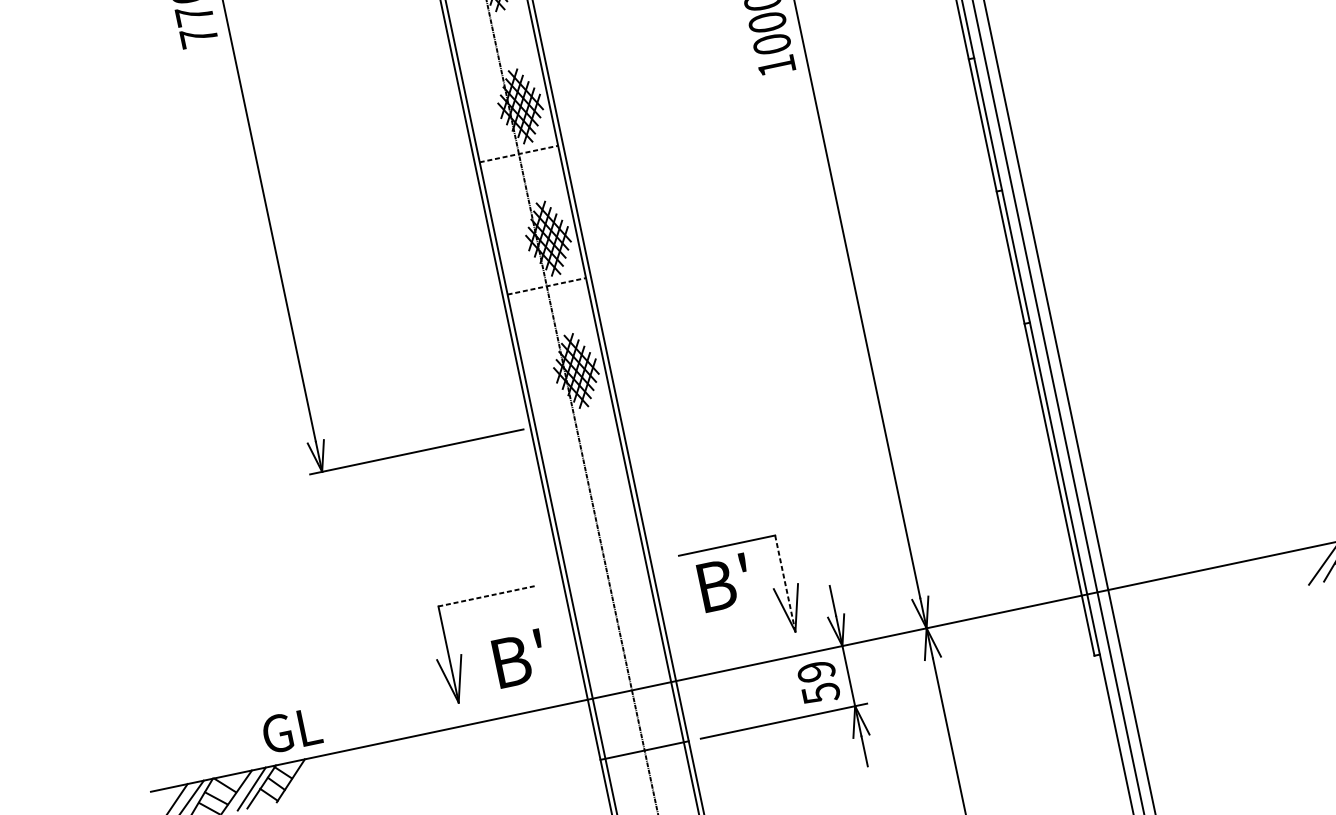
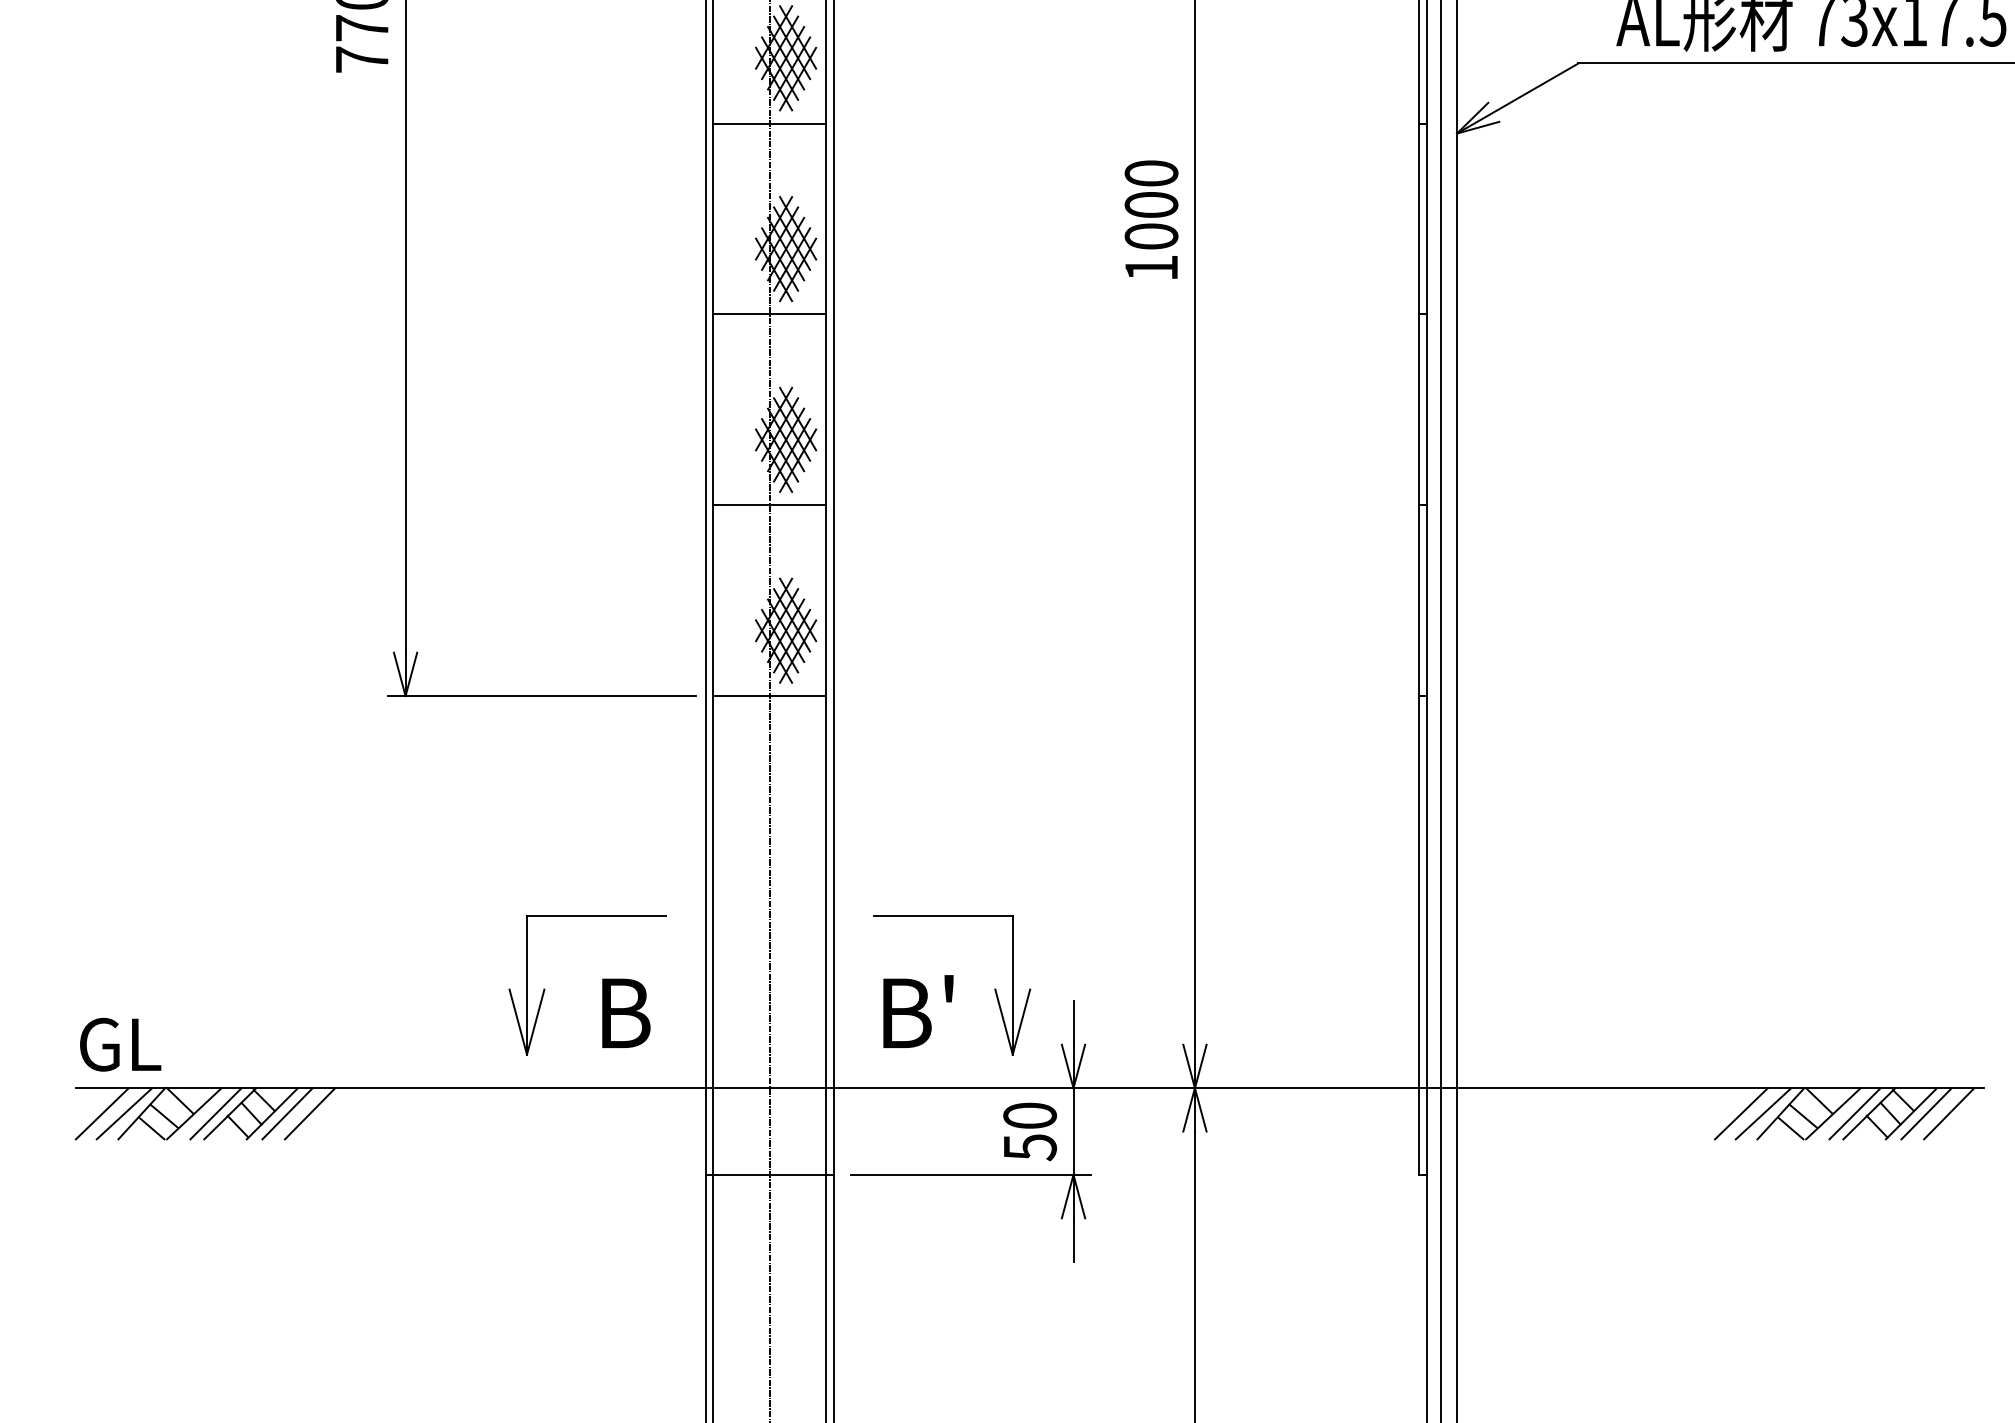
line: (490, 21) -> (769, 123), added
line: (518, 154) -> (769, 314), dashed -> solid
line: (546, 286) -> (769, 505), dashed -> solid
line: (574, 418) -> (769, 696), added
line: (1309, 566) -> (1741, 1113), added
text: (724, 582) -> (918, 1011), moved
line: (785, 583) -> (1012, 985), dashed -> solid
line: (485, 596) -> (595, 915), dashed -> solid
text: (520, 658) -> (624, 1011), B' -> B
text: (815, 671) -> (1029, 1115), 59 -> 50
text: (291, 730) -> (120, 1044), moved
line: (316, 775) -> (309, 1113), added
line: (301, 778) -> (287, 1113), added

